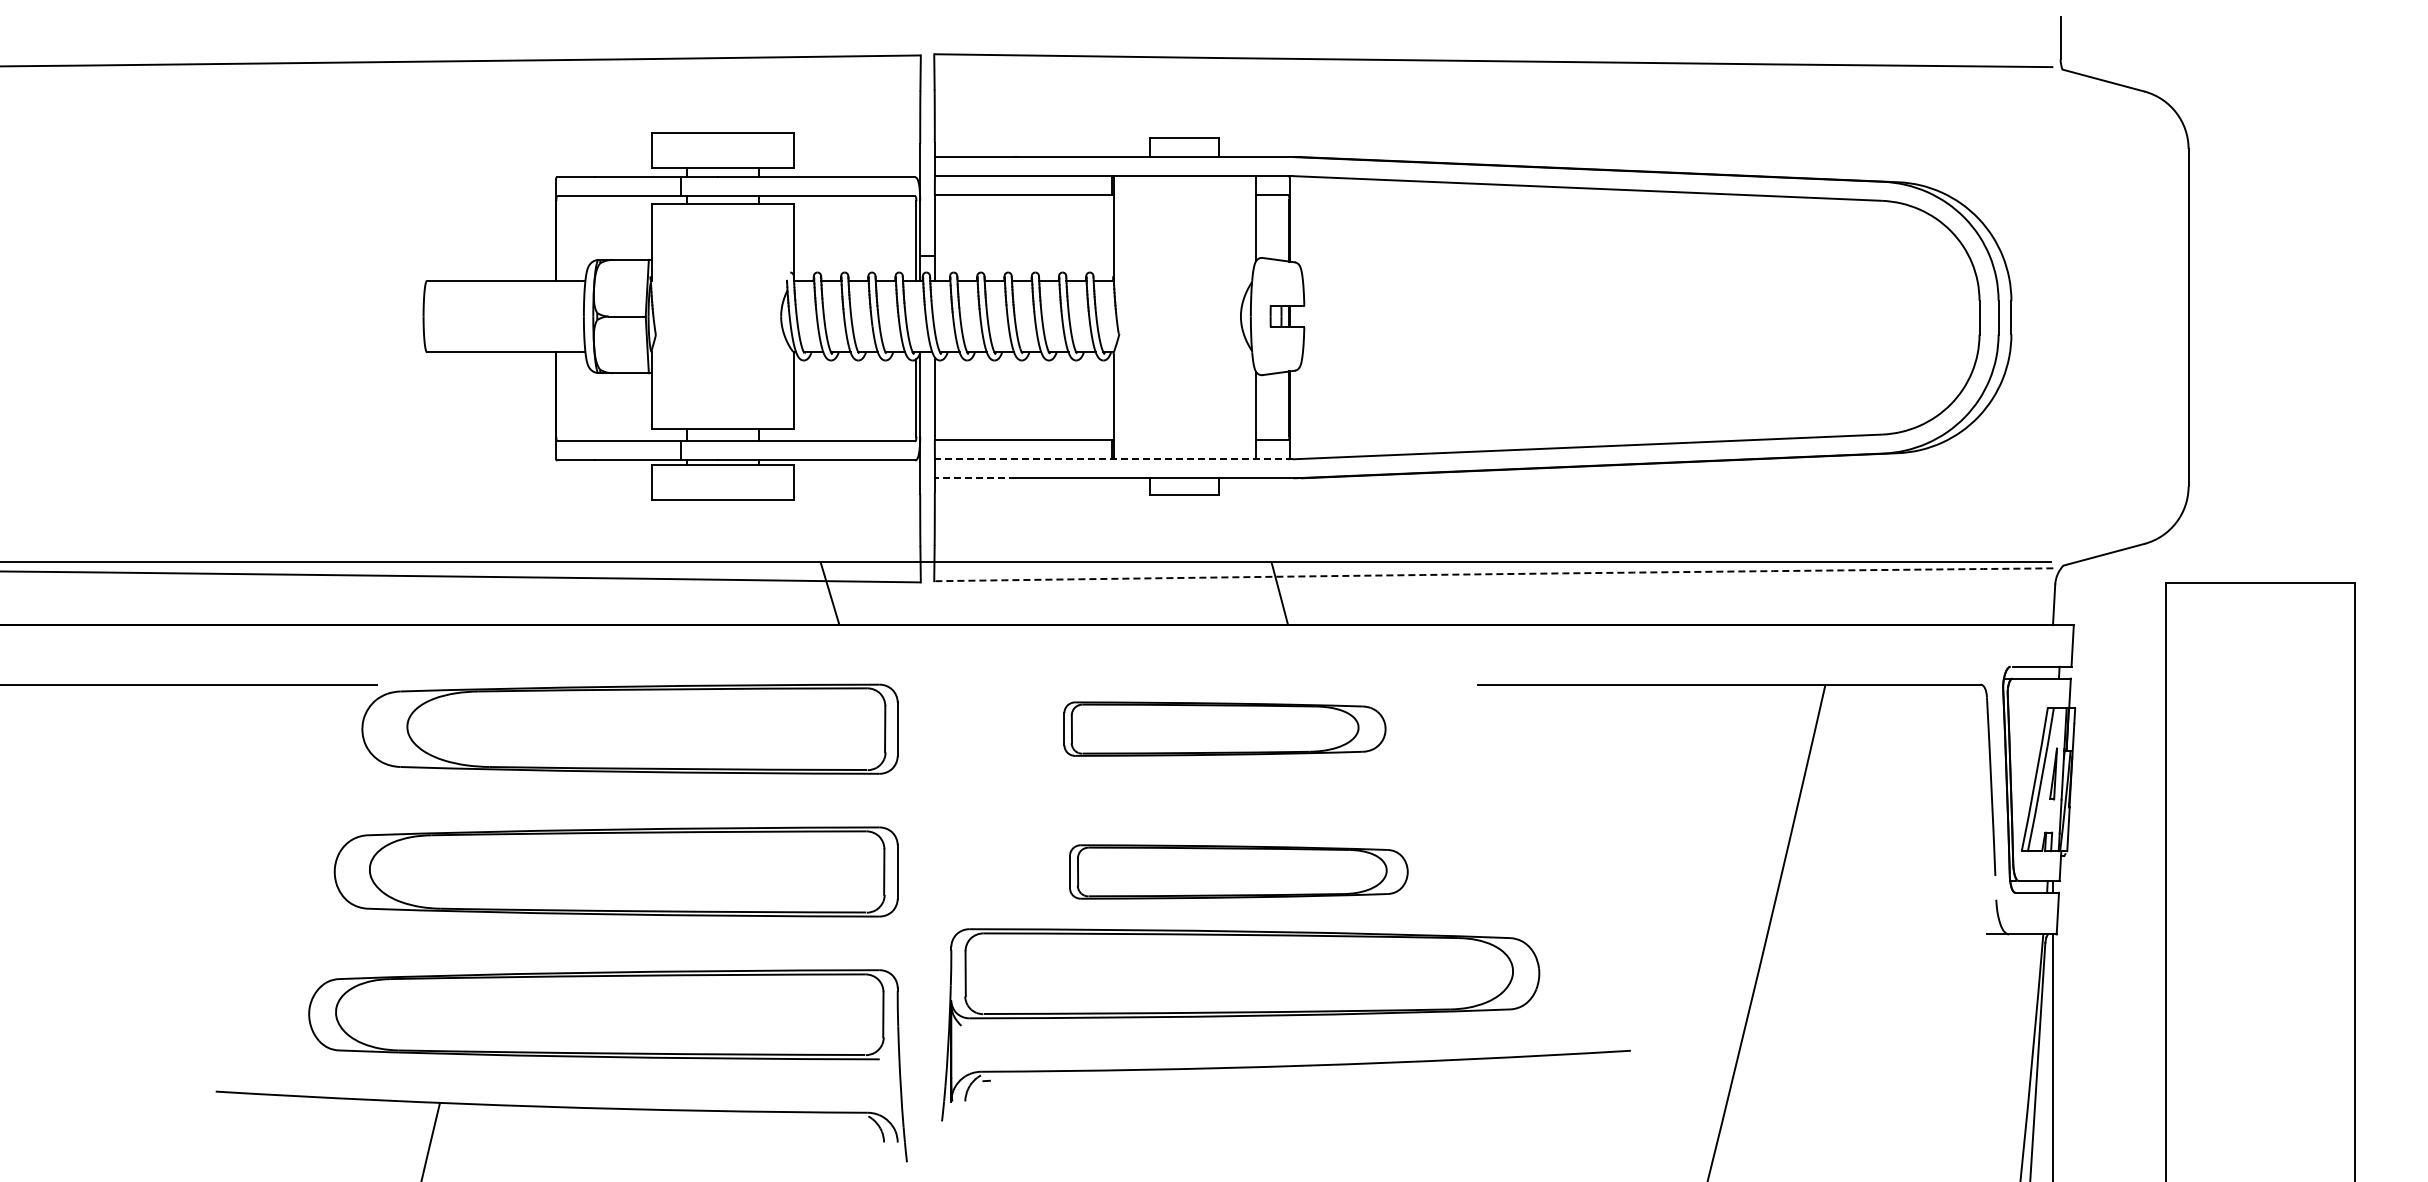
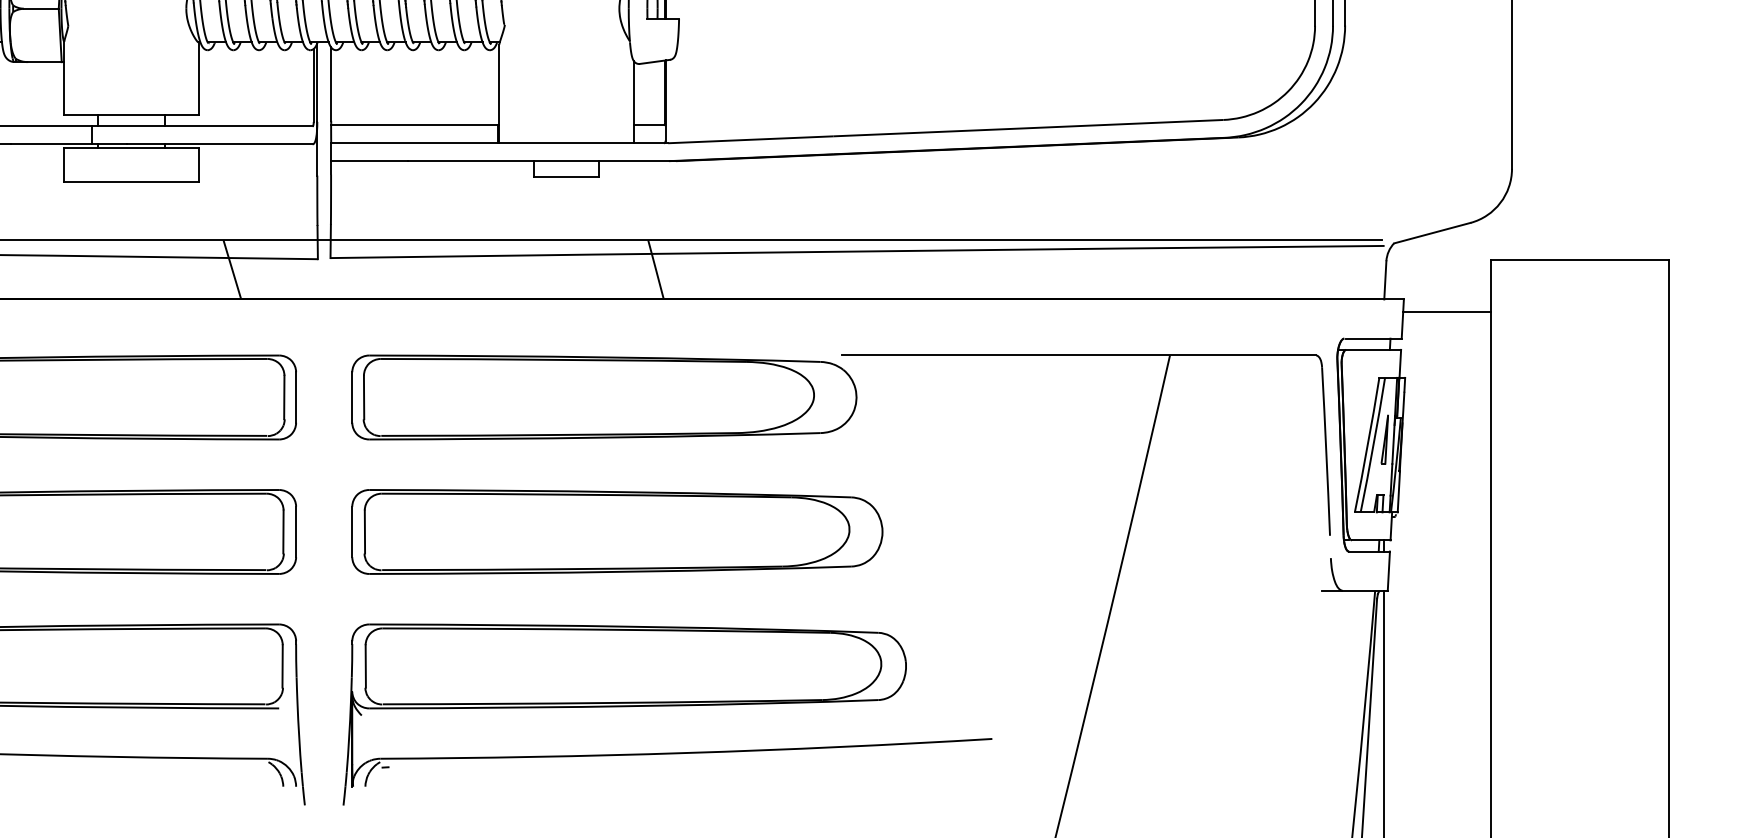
line: (1113, 459) -> (499, 143), dashed -> solid
line: (975, 478) -> (369, 161), dashed -> solid
arc: (1493, 574) -> (857, 251), dashed -> solid
line: (2119, 638) -> (1446, 312), added
part: (1224, 728) -> (603, 396), size x1.67
part: (1238, 871) -> (617, 531), size x1.67
part: (1285, 1016) -> (667, 706), moved

